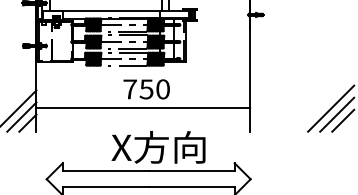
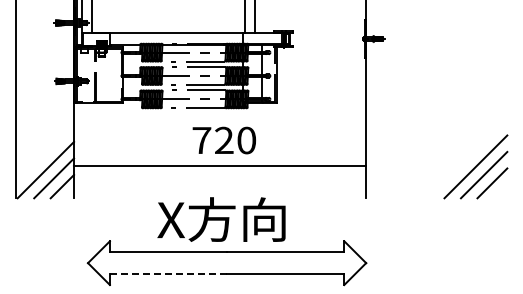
text: (146, 89) -> (223, 140), 750 -> 720
text: (158, 147) -> (221, 219), moved
line: (105, 187) -> (168, 274), solid -> dashed

